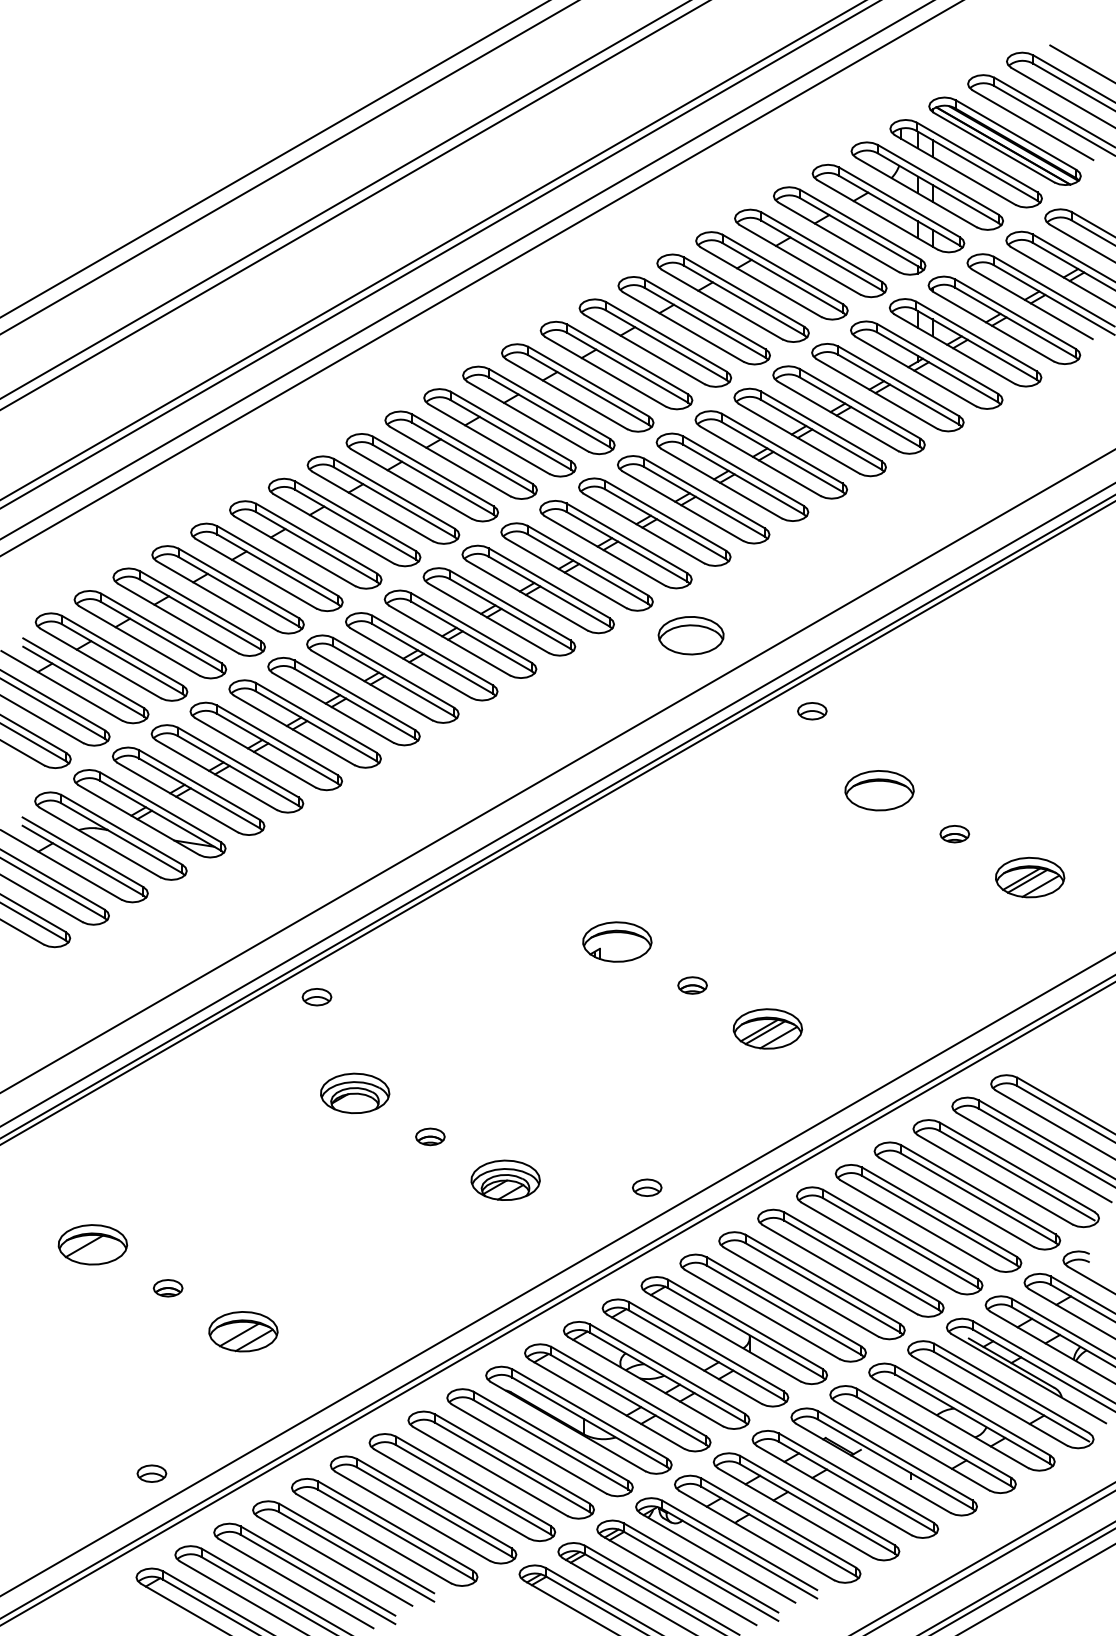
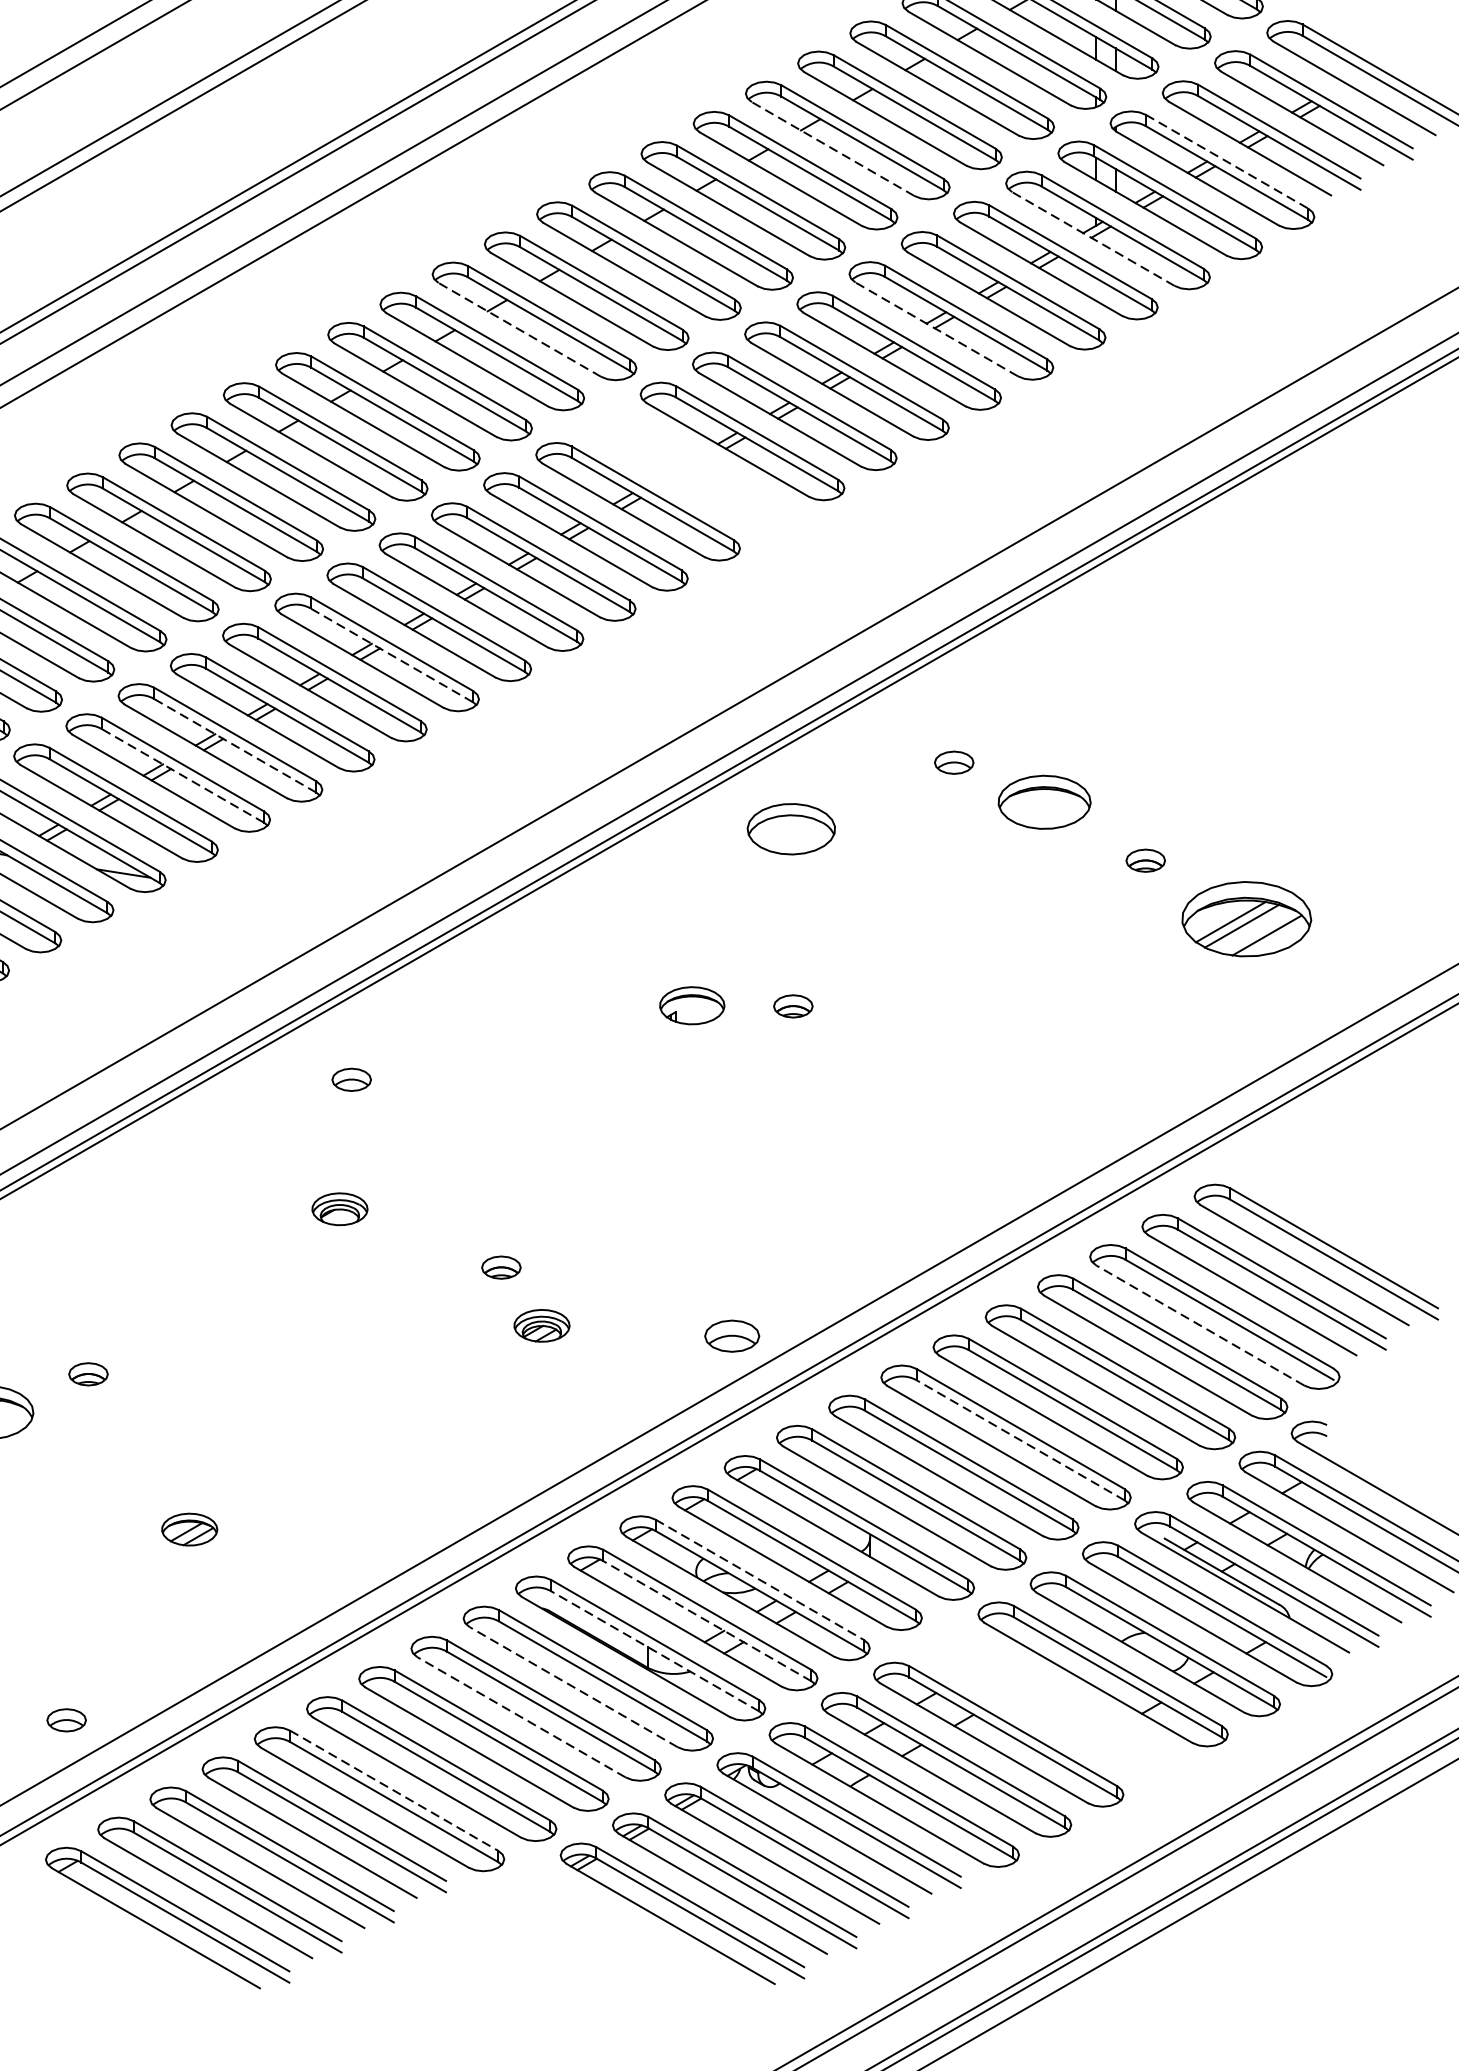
line: (722, 304) -> (833, 148), solid -> dashed
line: (1015, 314) -> (1227, 162), solid -> dashed
line: (915, 371) -> (1092, 238), solid -> dashed
line: (799, 438) -> (937, 328), solid -> dashed
line: (489, 439) -> (520, 330), solid -> dashed
part: (615, 544) -> (689, 471), removed
part: (690, 635) -> (790, 828), moved
line: (393, 681) -> (391, 655), solid -> dashed
part: (812, 711) -> (954, 763), moved
line: (277, 748) -> (235, 745), solid -> dashed
line: (238, 771) -> (183, 776), solid -> dashed
part: (1030, 877) -> (1247, 919), size x1.4
part: (617, 941) -> (692, 1005), size x0.7
part: (692, 985) -> (793, 1006), moved
part: (316, 997) -> (351, 1080), moved
part: (767, 1028) -> (894, 1121), removed
part: (355, 1093) -> (340, 1209), size x0.6
part: (430, 1136) -> (501, 1267), moved
part: (505, 1179) -> (541, 1324), size x0.6
line: (994, 1179) -> (1199, 1324), solid -> dashed
part: (647, 1187) -> (732, 1335), size x1.4
line: (861, 1265) -> (1020, 1440), solid -> dashed
part: (167, 1288) -> (87, 1374), moved
part: (243, 1331) -> (189, 1529), size x0.6
line: (667, 1369) -> (759, 1580), solid -> dashed
line: (628, 1399) -> (707, 1620), solid -> dashed
line: (589, 1422) -> (654, 1651), solid -> dashed
line: (528, 1448) -> (572, 1686), solid -> dashed
part: (883, 1461) -> (1049, 1703), removed
line: (489, 1471) -> (520, 1717), solid -> dashed
line: (396, 1526) -> (395, 1791), solid -> dashed

